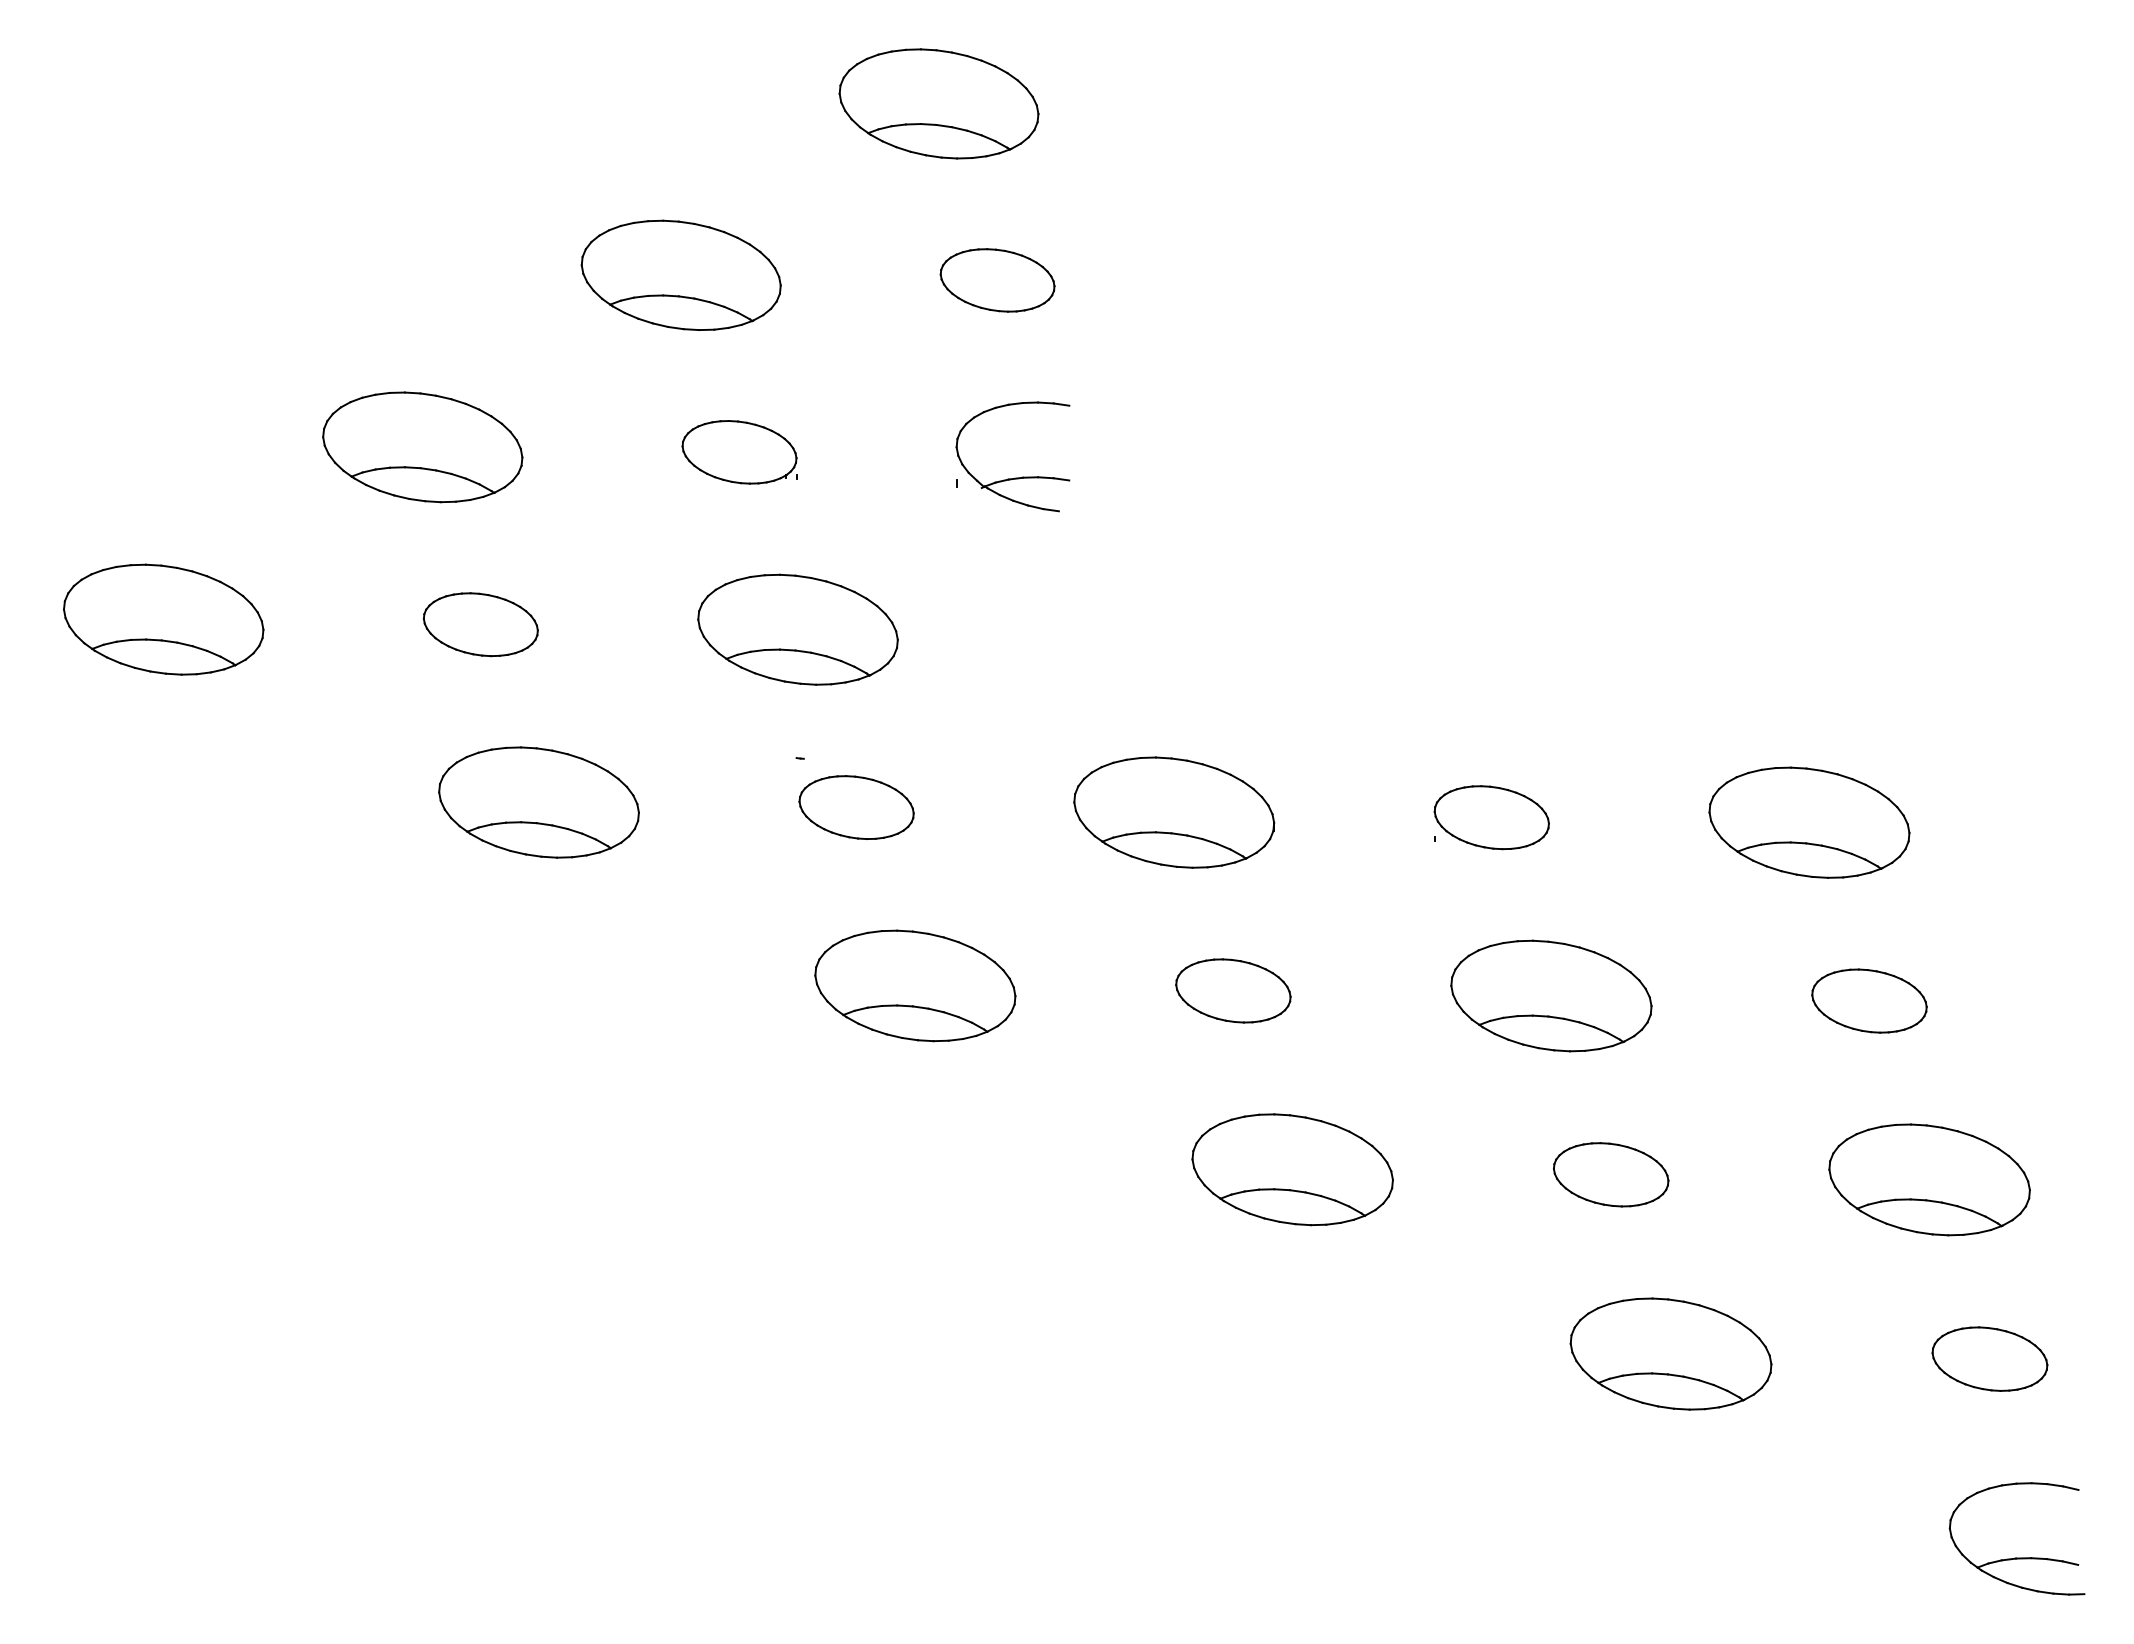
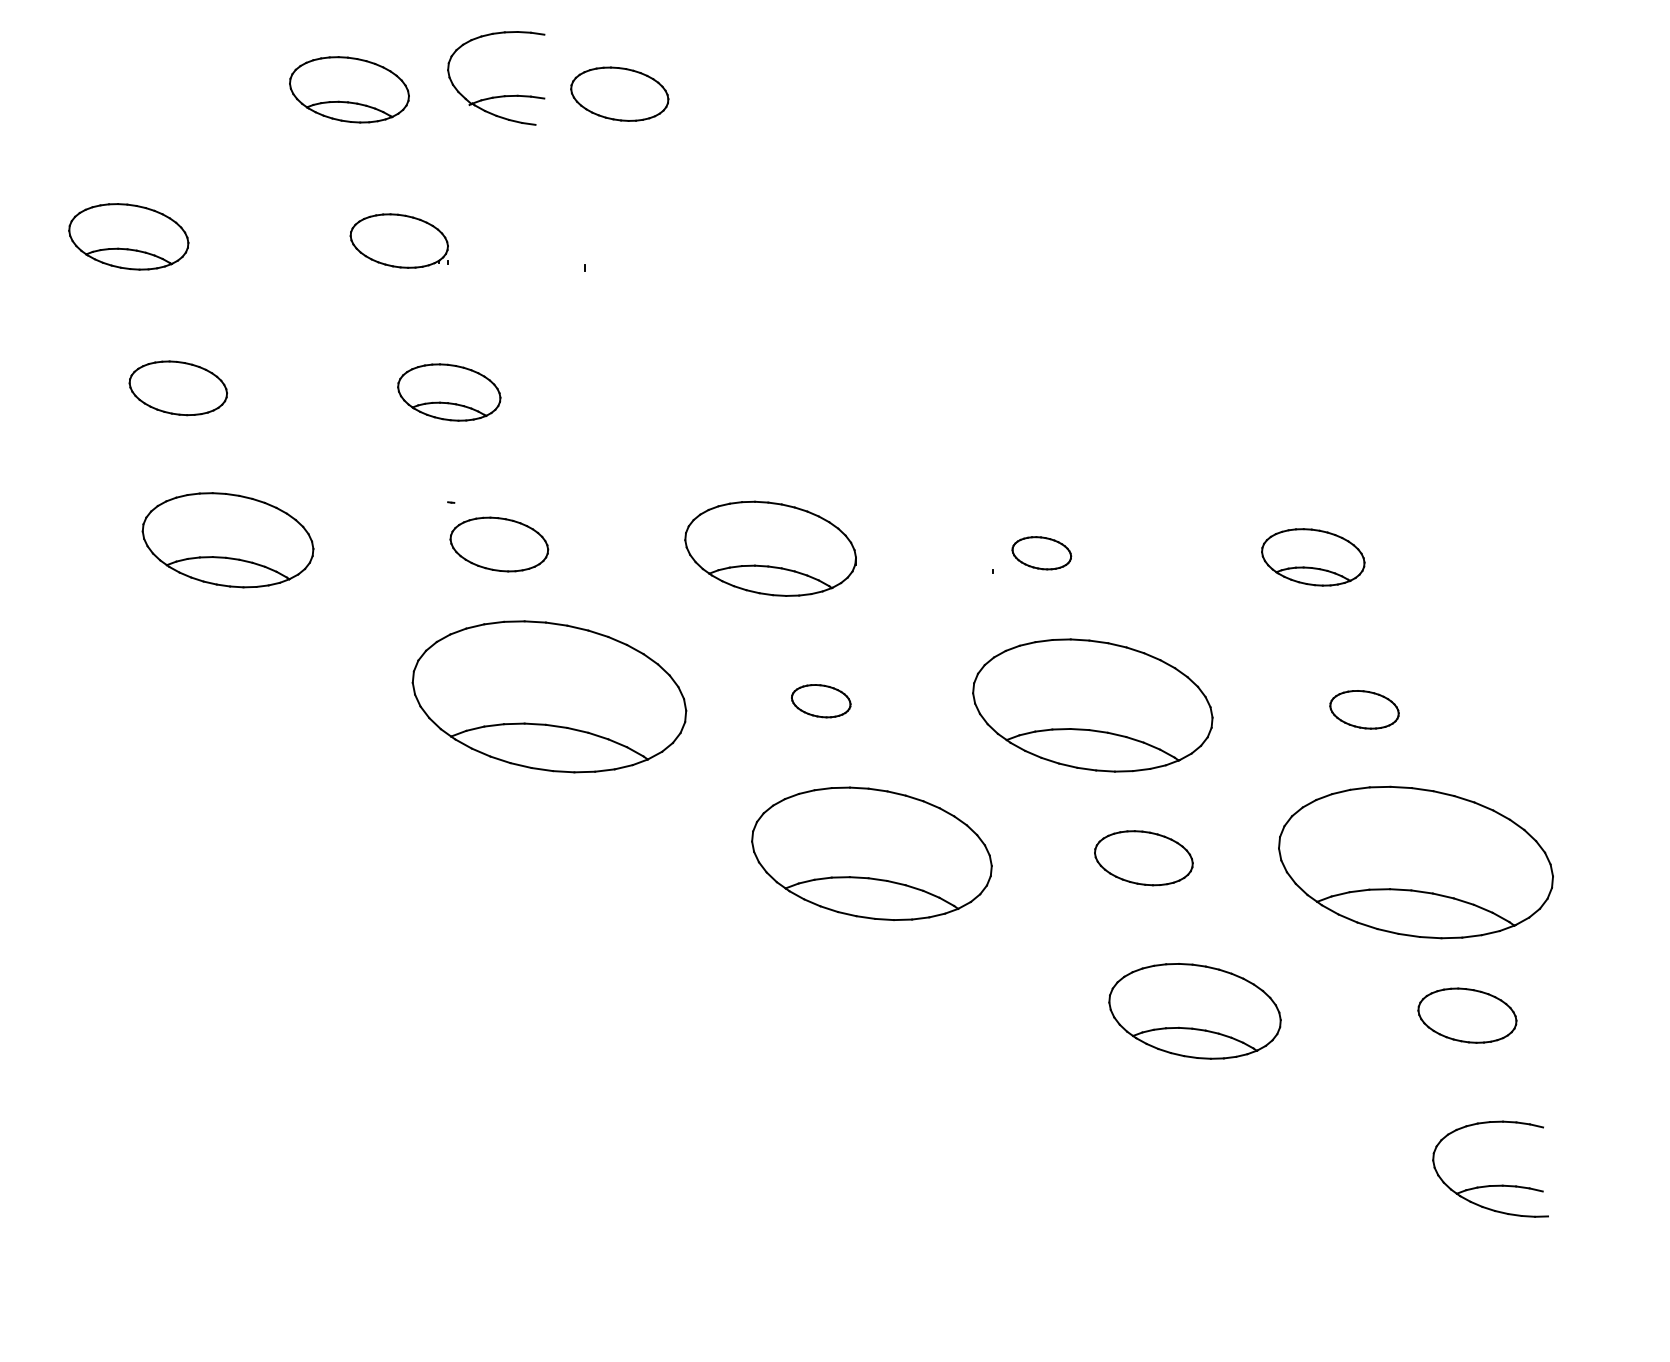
part: (680, 274) -> (348, 89), size x0.7
part: (422, 447) -> (128, 236), size x0.7
part: (1014, 477) -> (497, 96), moved
part: (797, 629) -> (448, 392), size x0.6
part: (1491, 817) -> (1041, 553), size x0.6
part: (1809, 822) -> (1313, 557), size x0.6
part: (915, 985) -> (549, 696), size x1.6
part: (1233, 990) -> (821, 700), size x0.6
part: (1551, 995) -> (1092, 705), size x1.4
part: (1869, 1000) -> (1364, 709), size x0.7
part: (1292, 1169) -> (871, 853), size x1.4
part: (1929, 1179) -> (1415, 862), size x1.6

